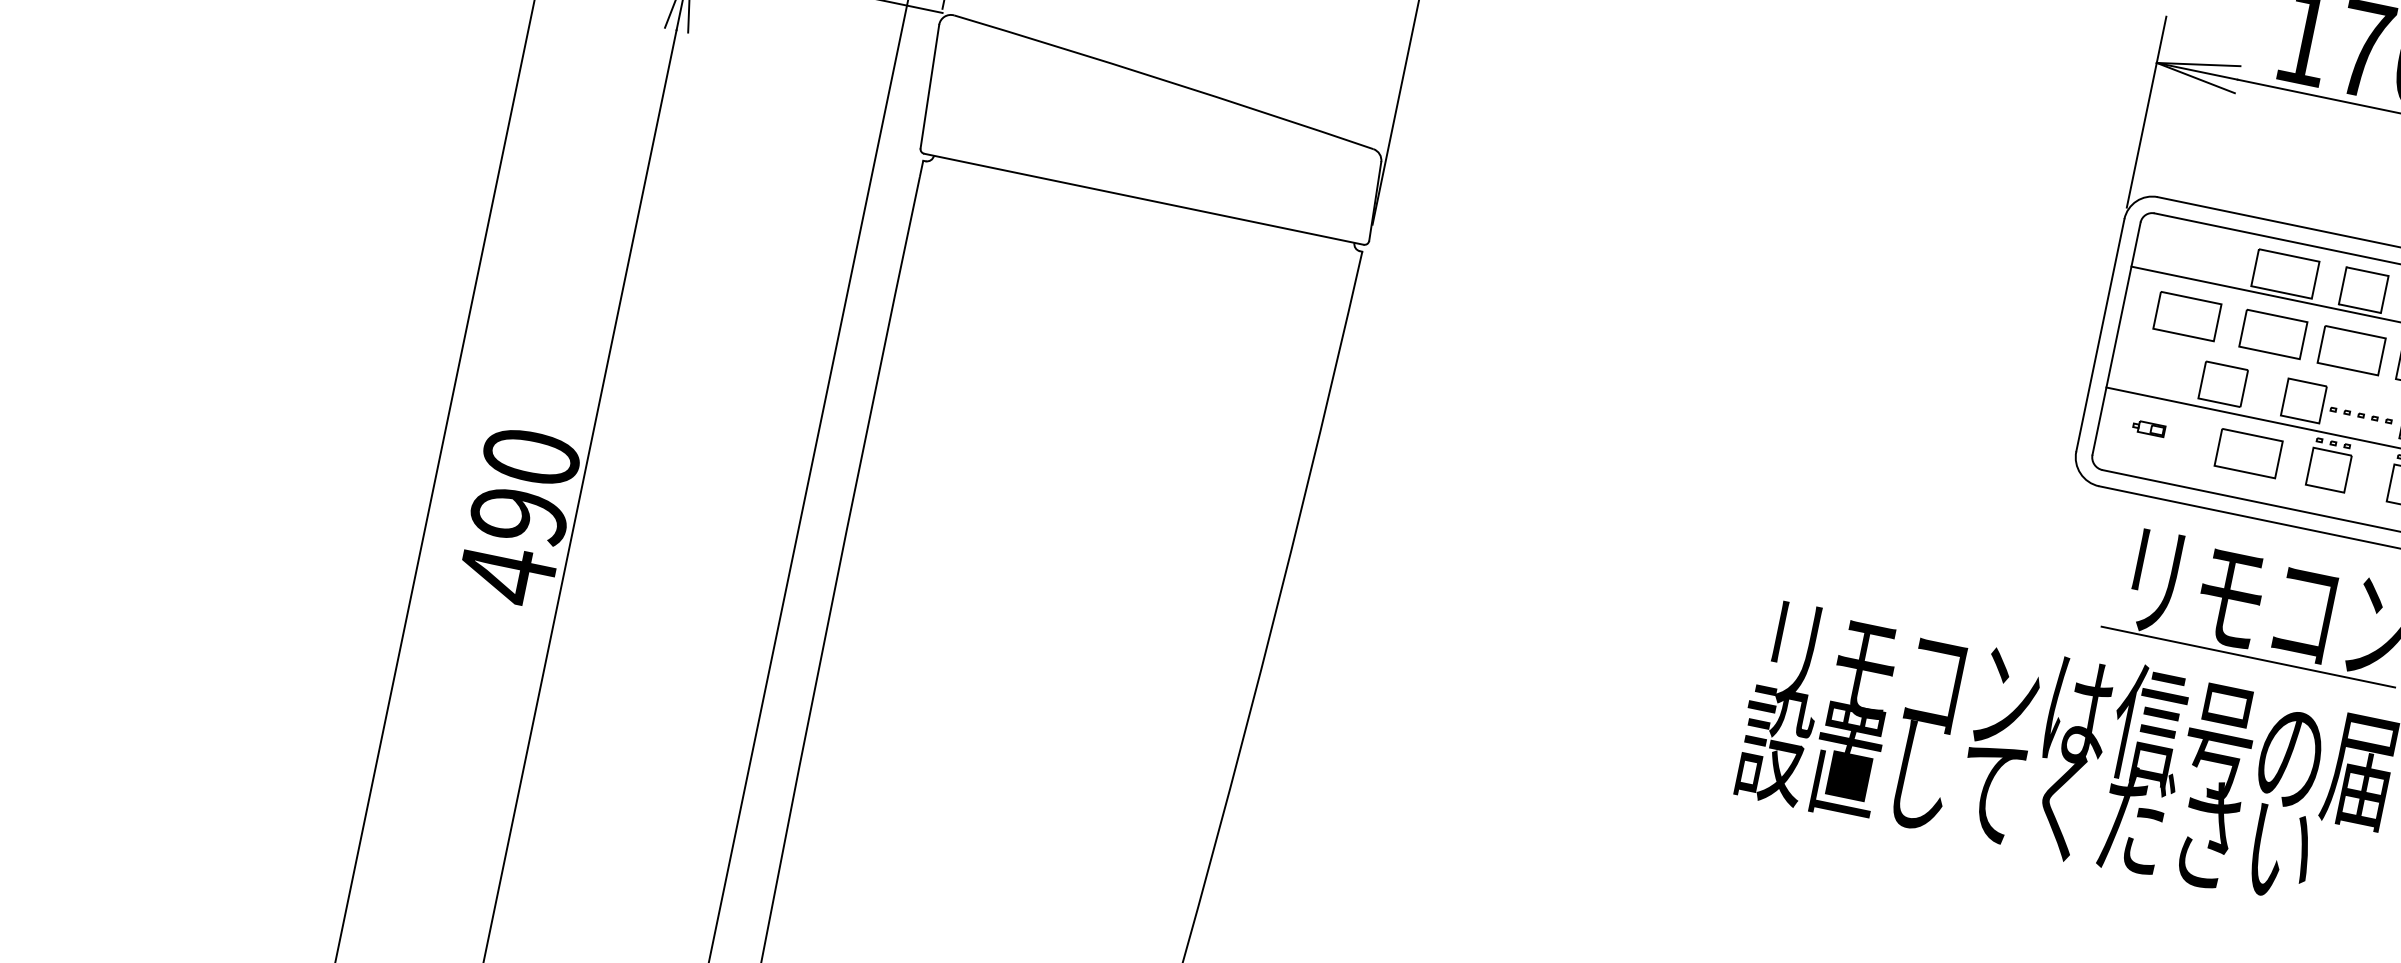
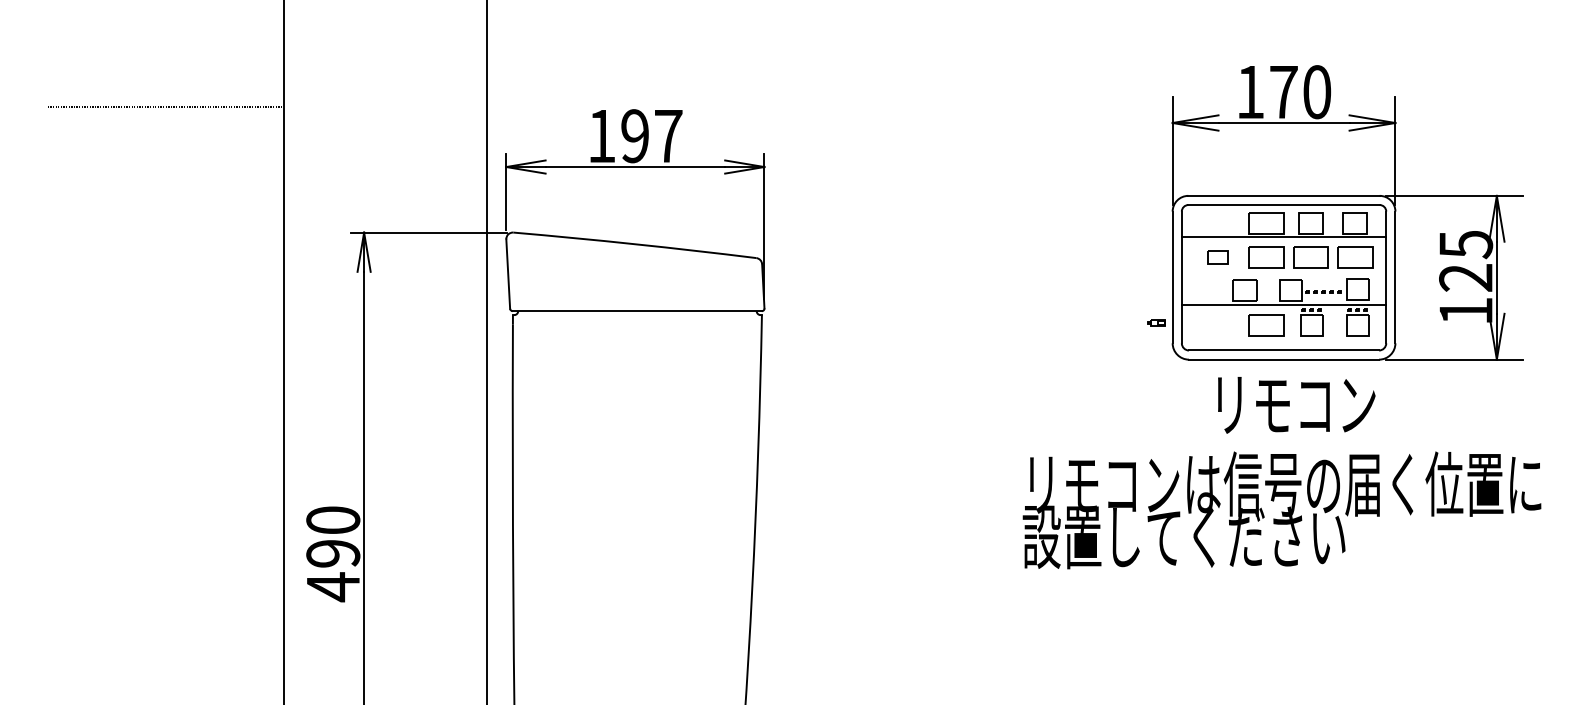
part: (2186, 316) -> (1217, 257), size x0.6
part: (2148, 428) -> (1156, 322), moved
line: (2248, 656) -> (1289, 435), removed

